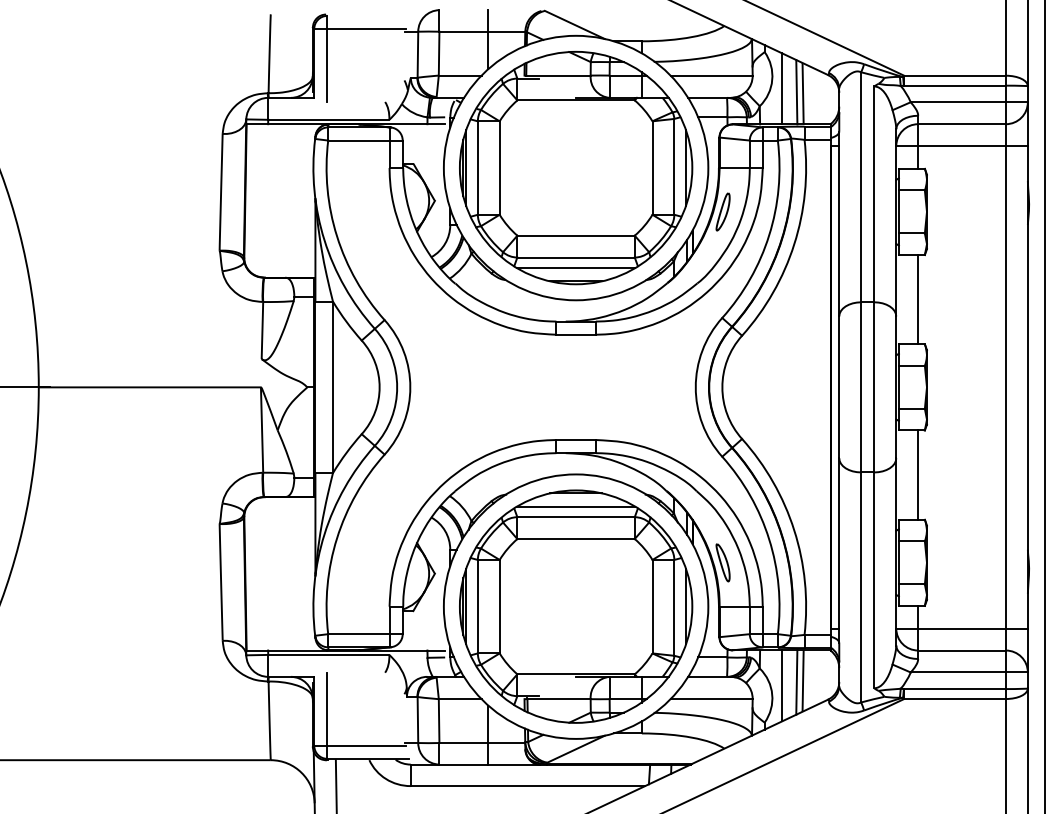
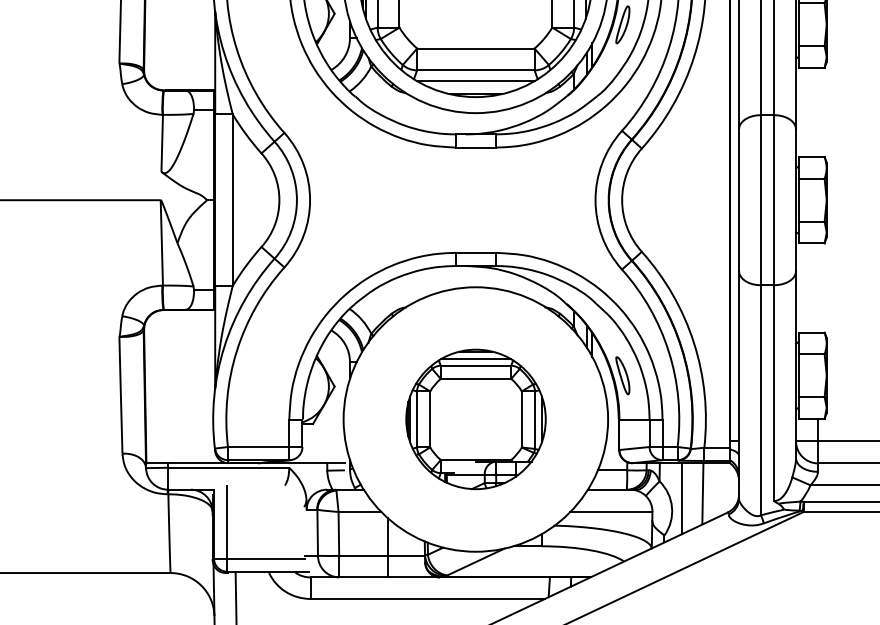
line: (918, 299) -> (818, 112), removed
line: (918, 474) -> (818, 287), removed
part: (576, 606) -> (476, 419), size x0.6
line: (796, 682) -> (696, 495), removed

